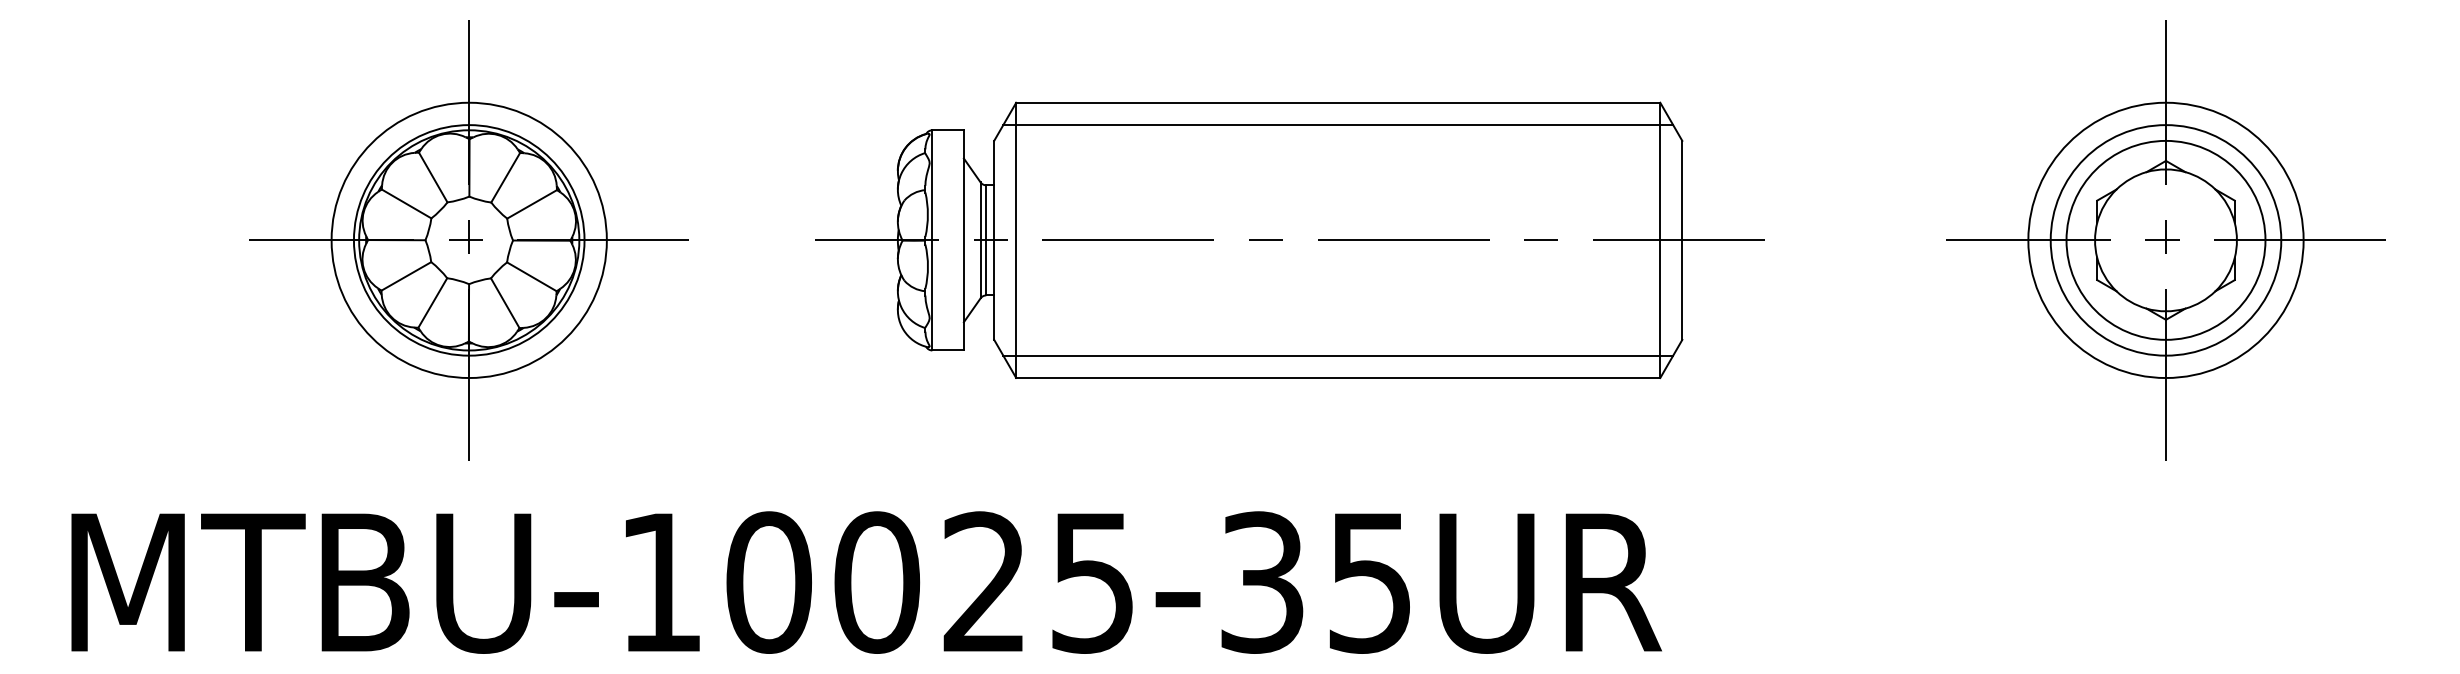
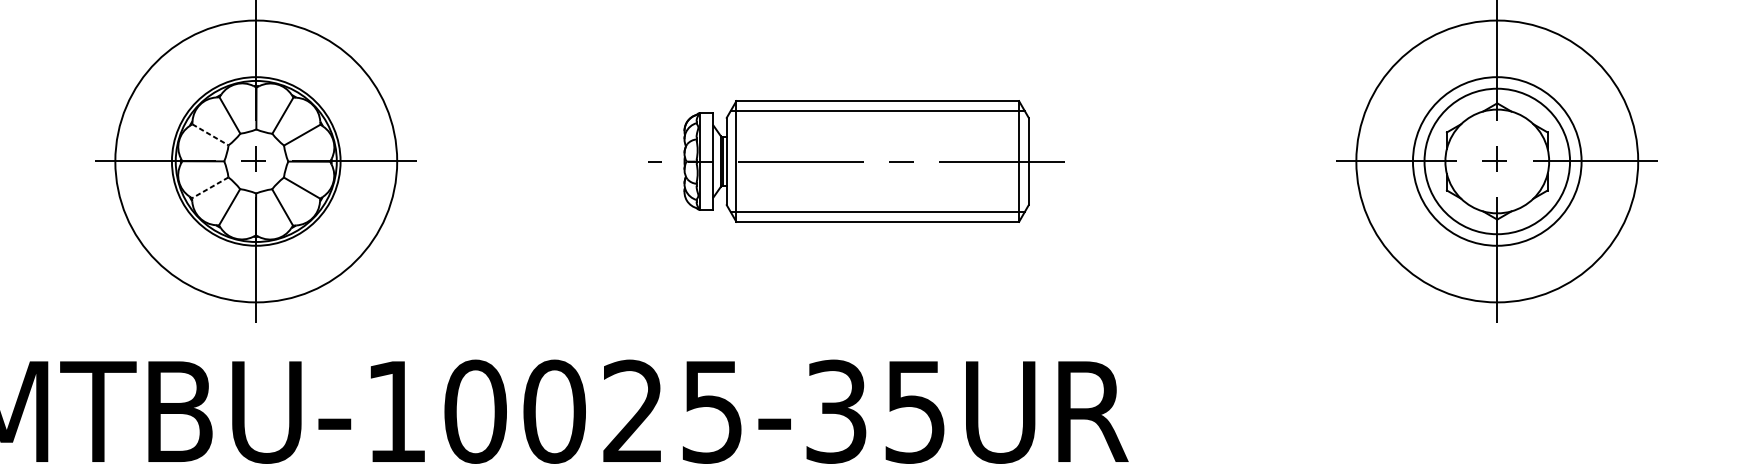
line: (406, 203) -> (210, 134), solid -> dashed
circle: (468, 240) -> (255, 161), size x1.4
part: (1289, 240) -> (856, 161), size x0.6
circle: (2165, 240) -> (1496, 161), size x1.4
line: (406, 276) -> (210, 187), solid -> dashed

